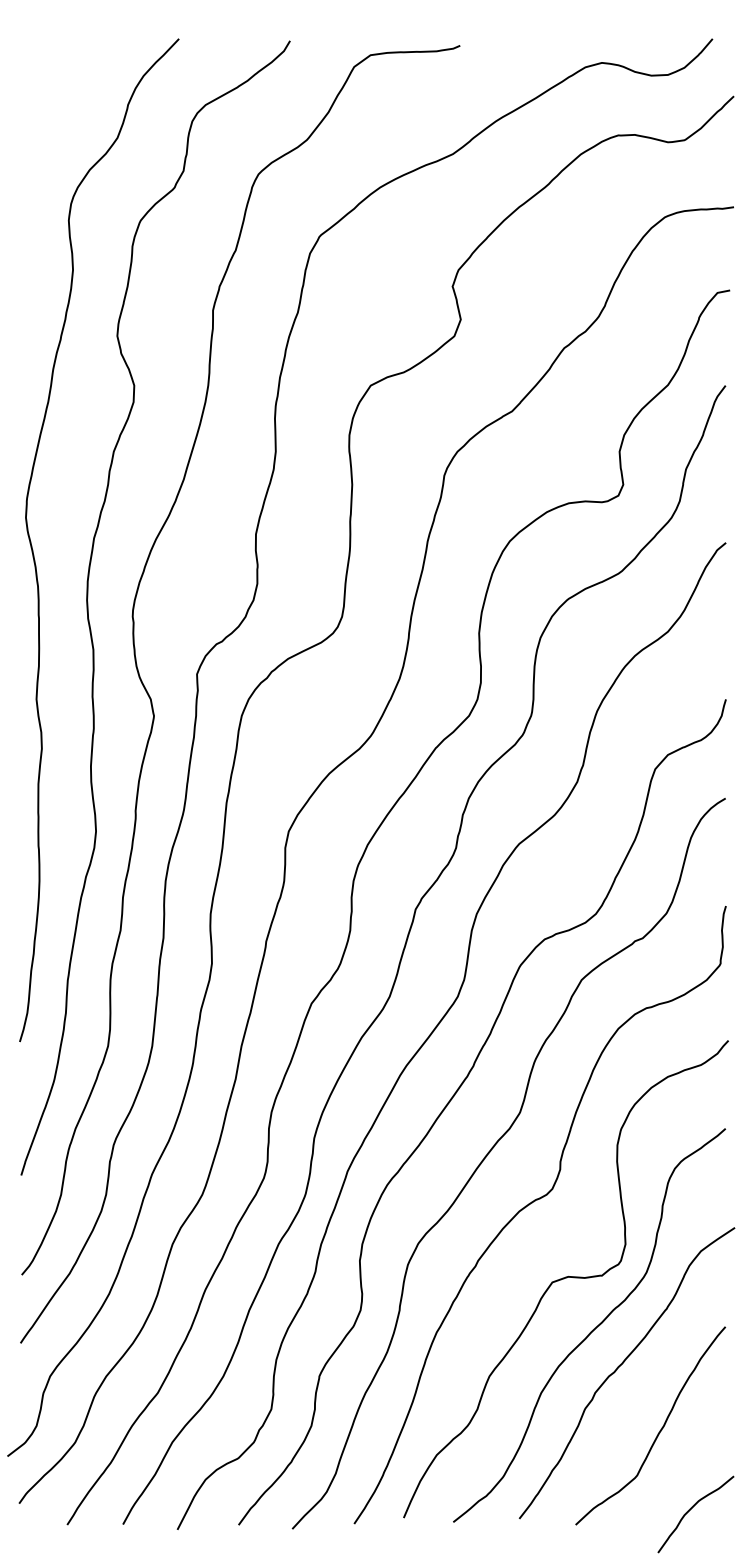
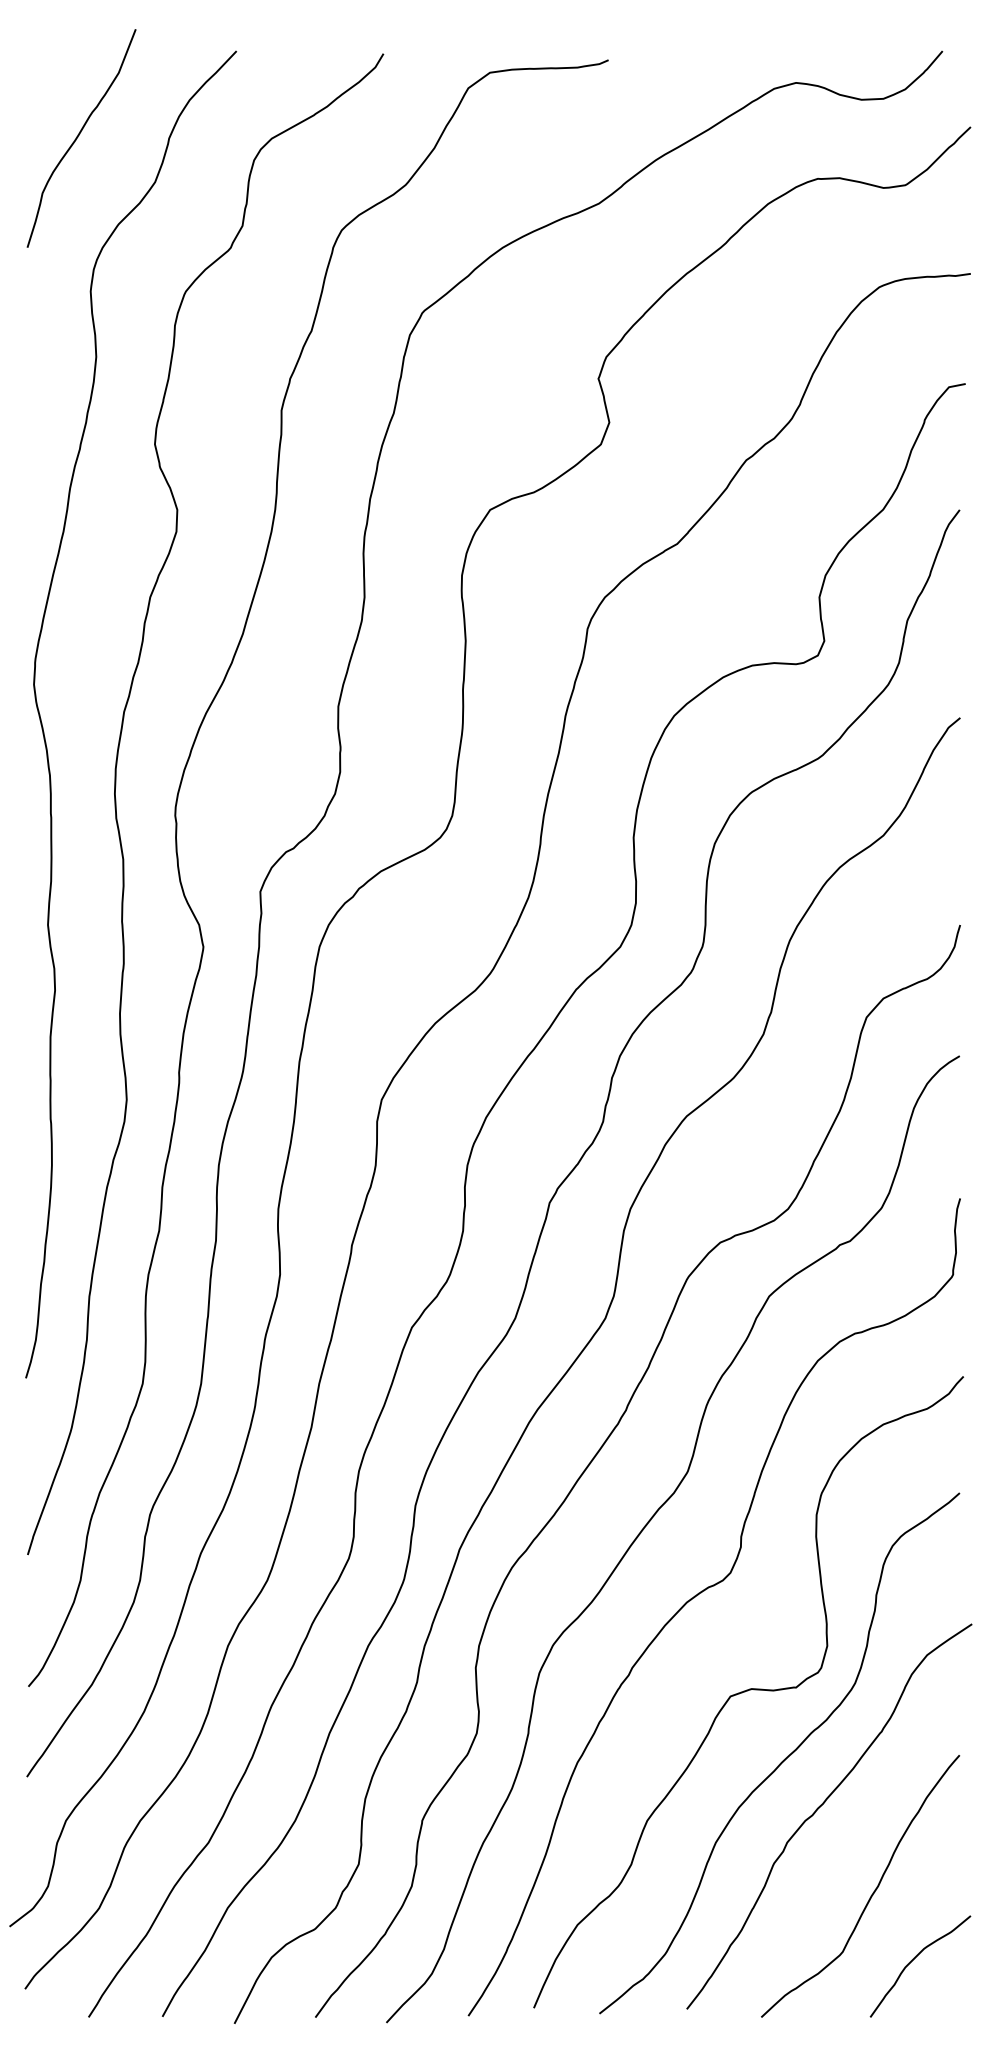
curve: (59, 104) -> (78, 137), added
curve: (691, 1509) -> (914, 1959), moved

